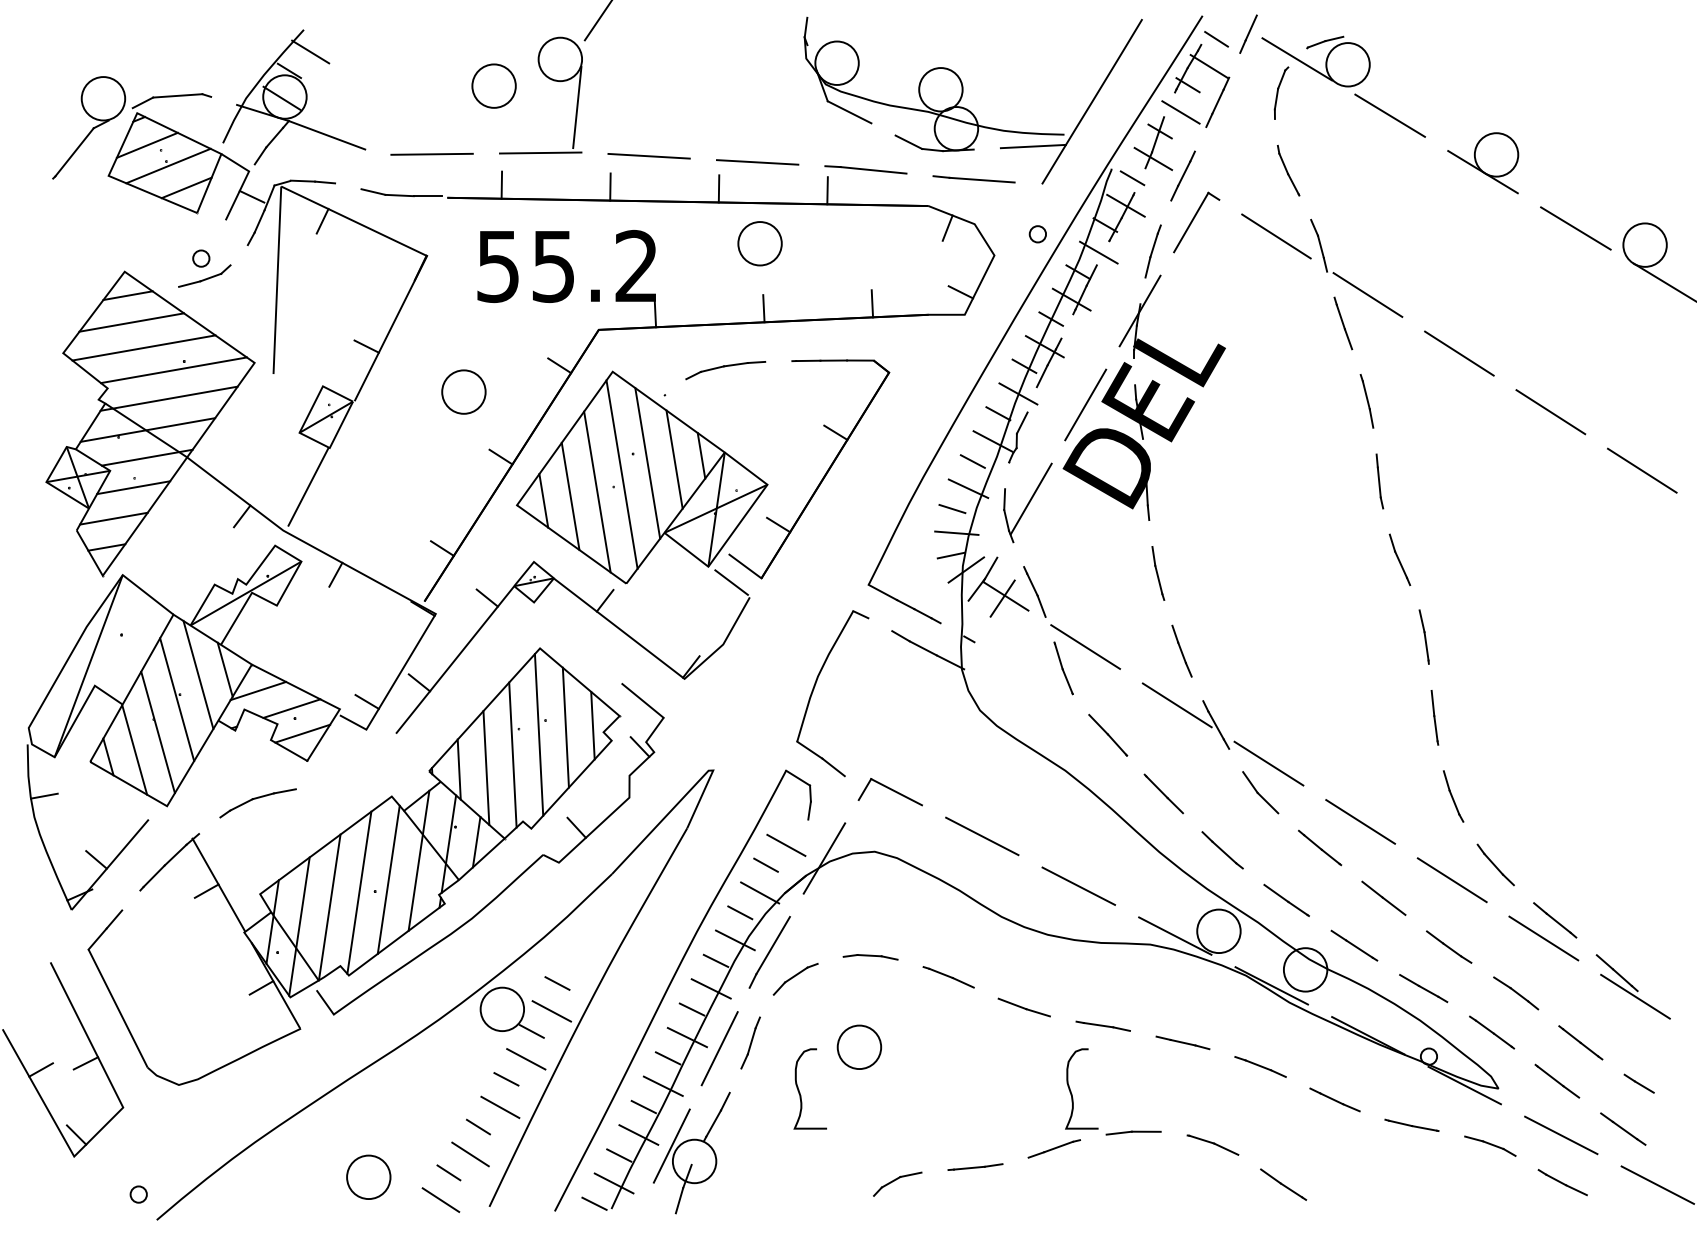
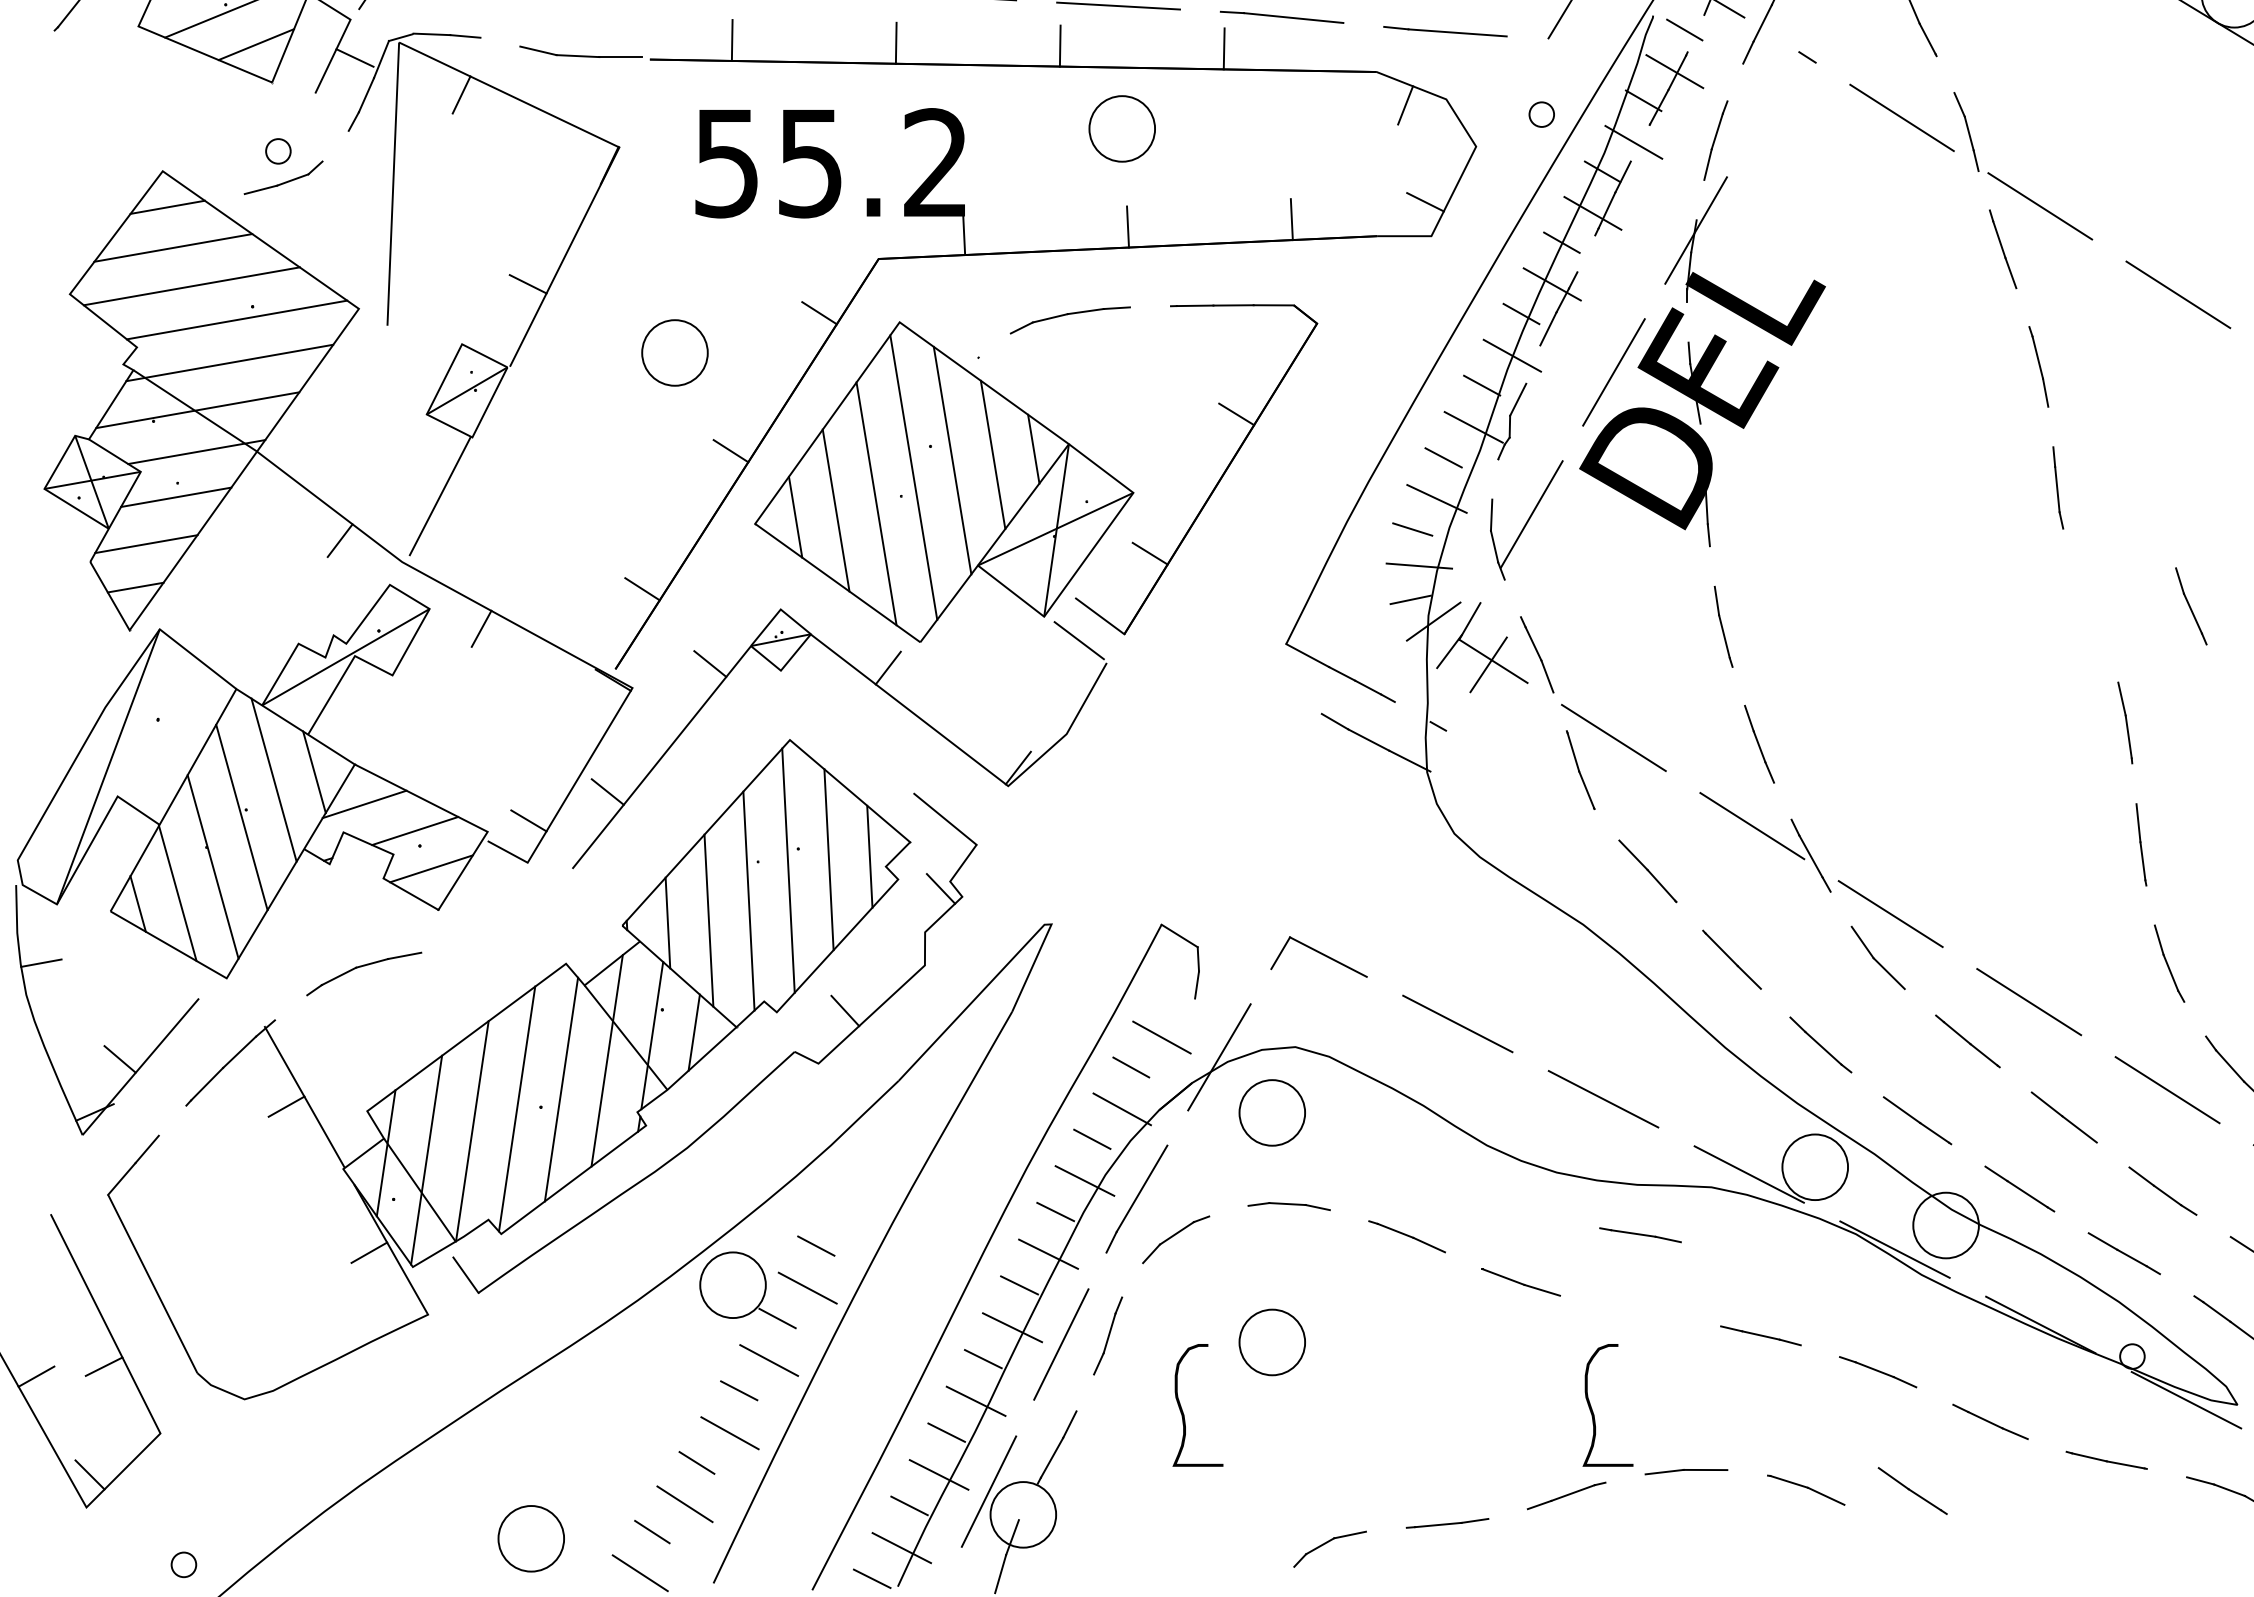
line: (1191, 222) -> (1773, 96), removed
part: (1399, 559) -> (2190, 605), moved
part: (815, 686) -> (1205, 797), removed
part: (859, 894) -> (1272, 1111), added
line: (1102, 1025) -> (1639, 1234), moved
line: (1283, 1184) -> (1912, 1490), moved

